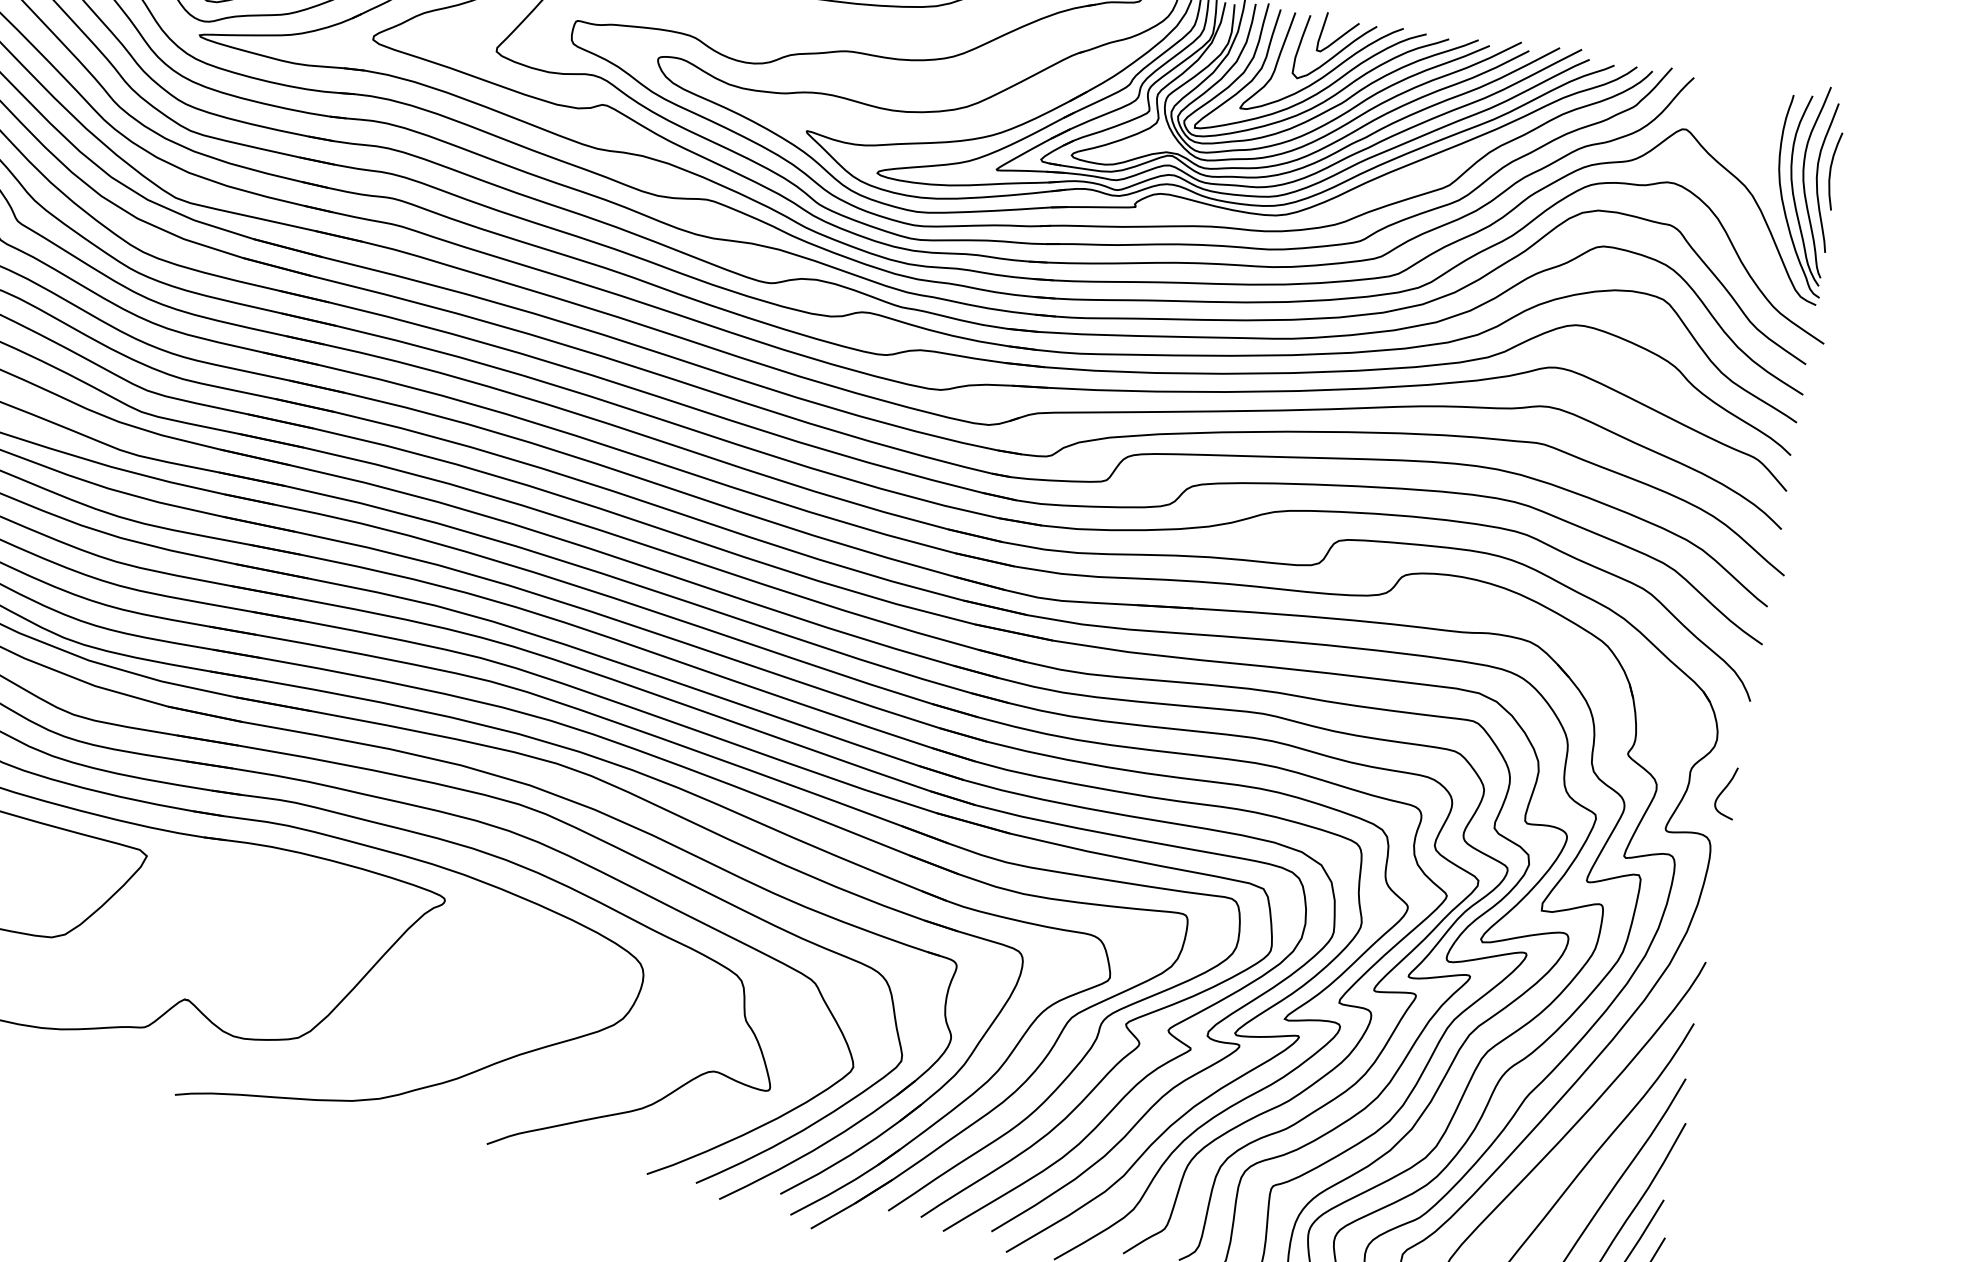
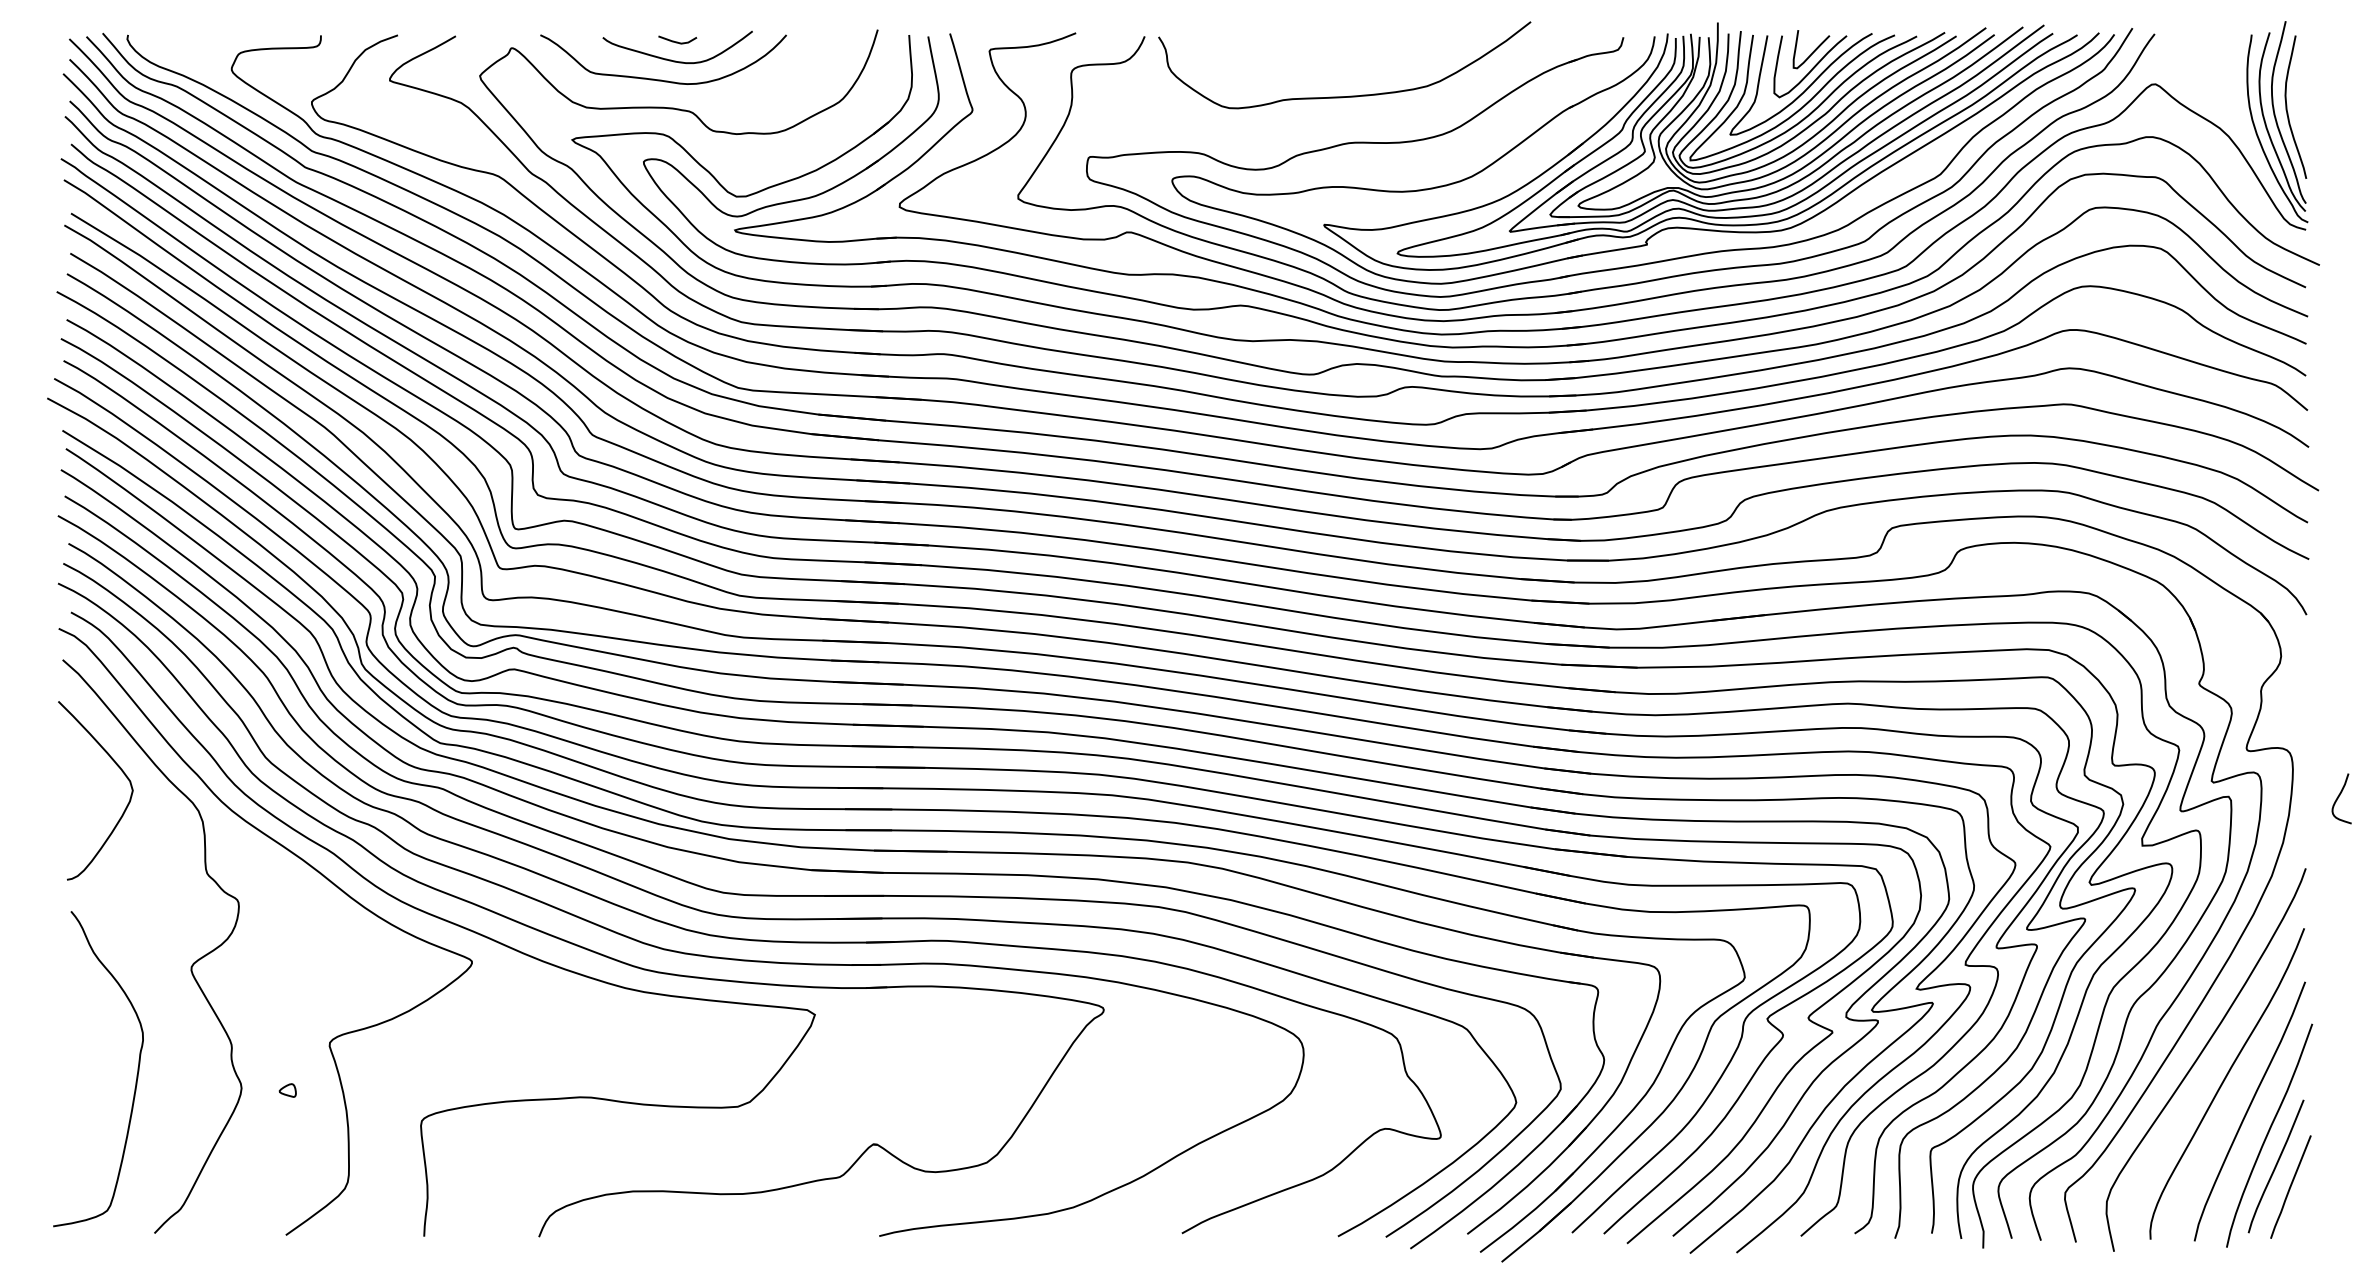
curve: (1831, 170) -> (2299, 99), removed
curve: (1724, 790) -> (2339, 797), moved

